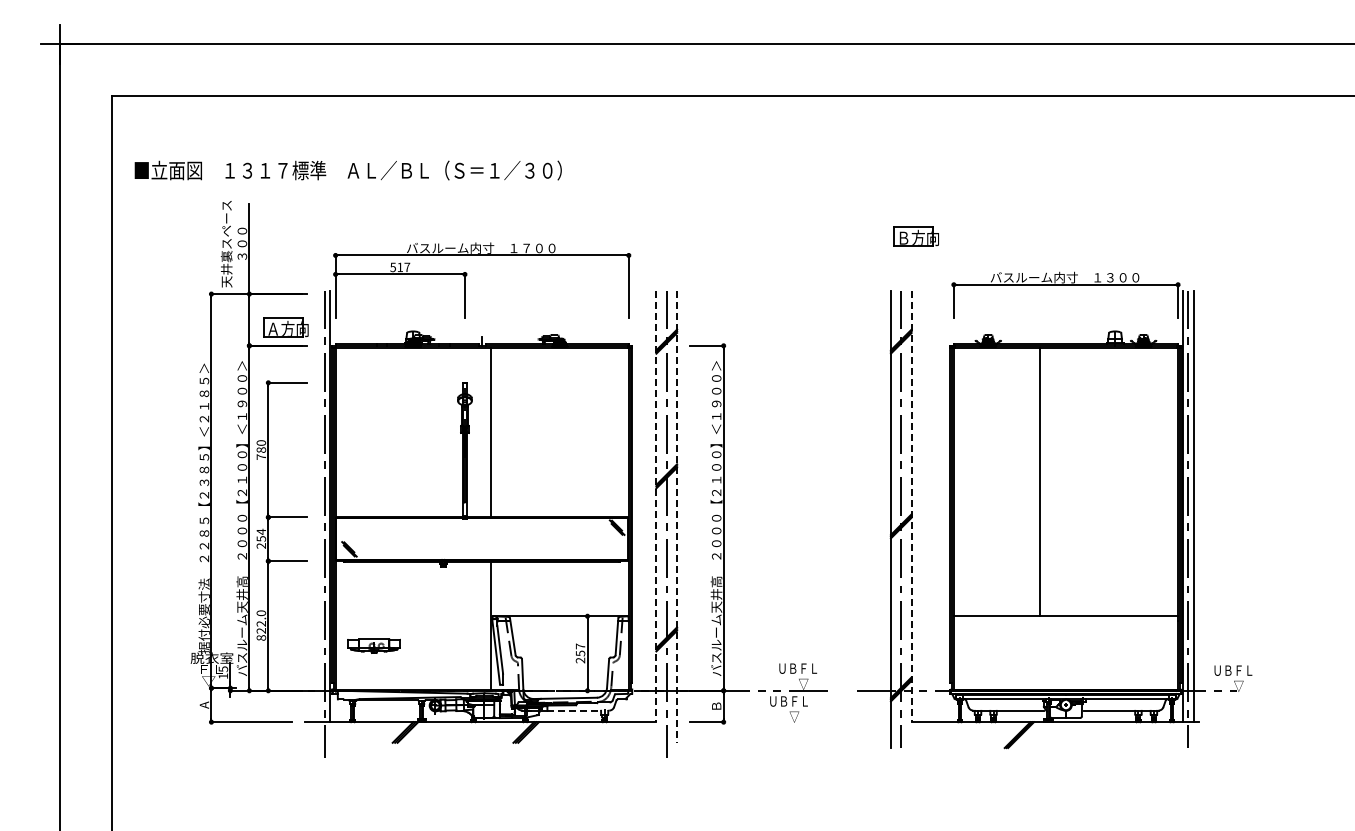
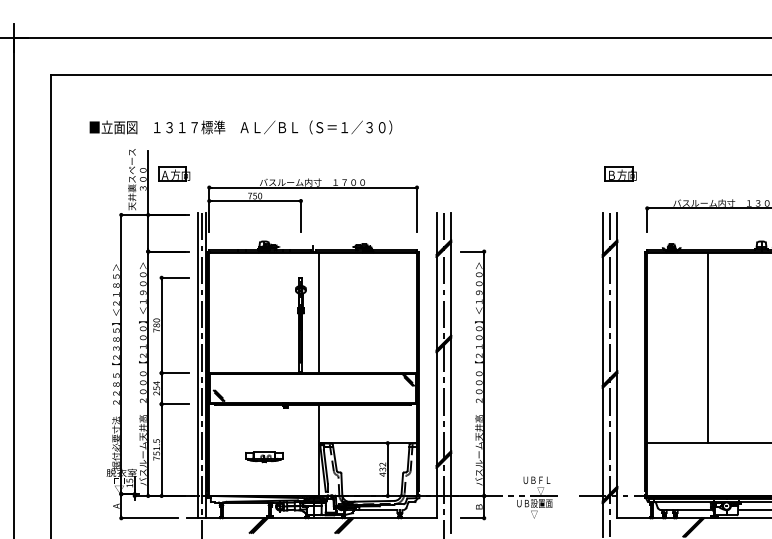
text: (347, 170) -> (240, 127), moved
text: (400, 267) -> (255, 196), 517 -> 750
part: (285, 327) -> (173, 174), moved
line: (320, 506) -> (198, 365), added
line: (656, 506) -> (436, 365), dashed -> solid
line: (911, 506) -> (617, 365), dashed -> solid
line: (677, 517) -> (451, 373), dashed -> solid
text: (261, 625) -> (156, 449), 822.0 -> 751.5
part: (373, 645) -> (263, 456), moved
text: (580, 653) -> (382, 469), 257 -> 432
text: (804, 701) -> (541, 503), ＵＢＦＬ -> ＵＢ設置面
line: (574, 710) -> (378, 509), dashed -> solid

